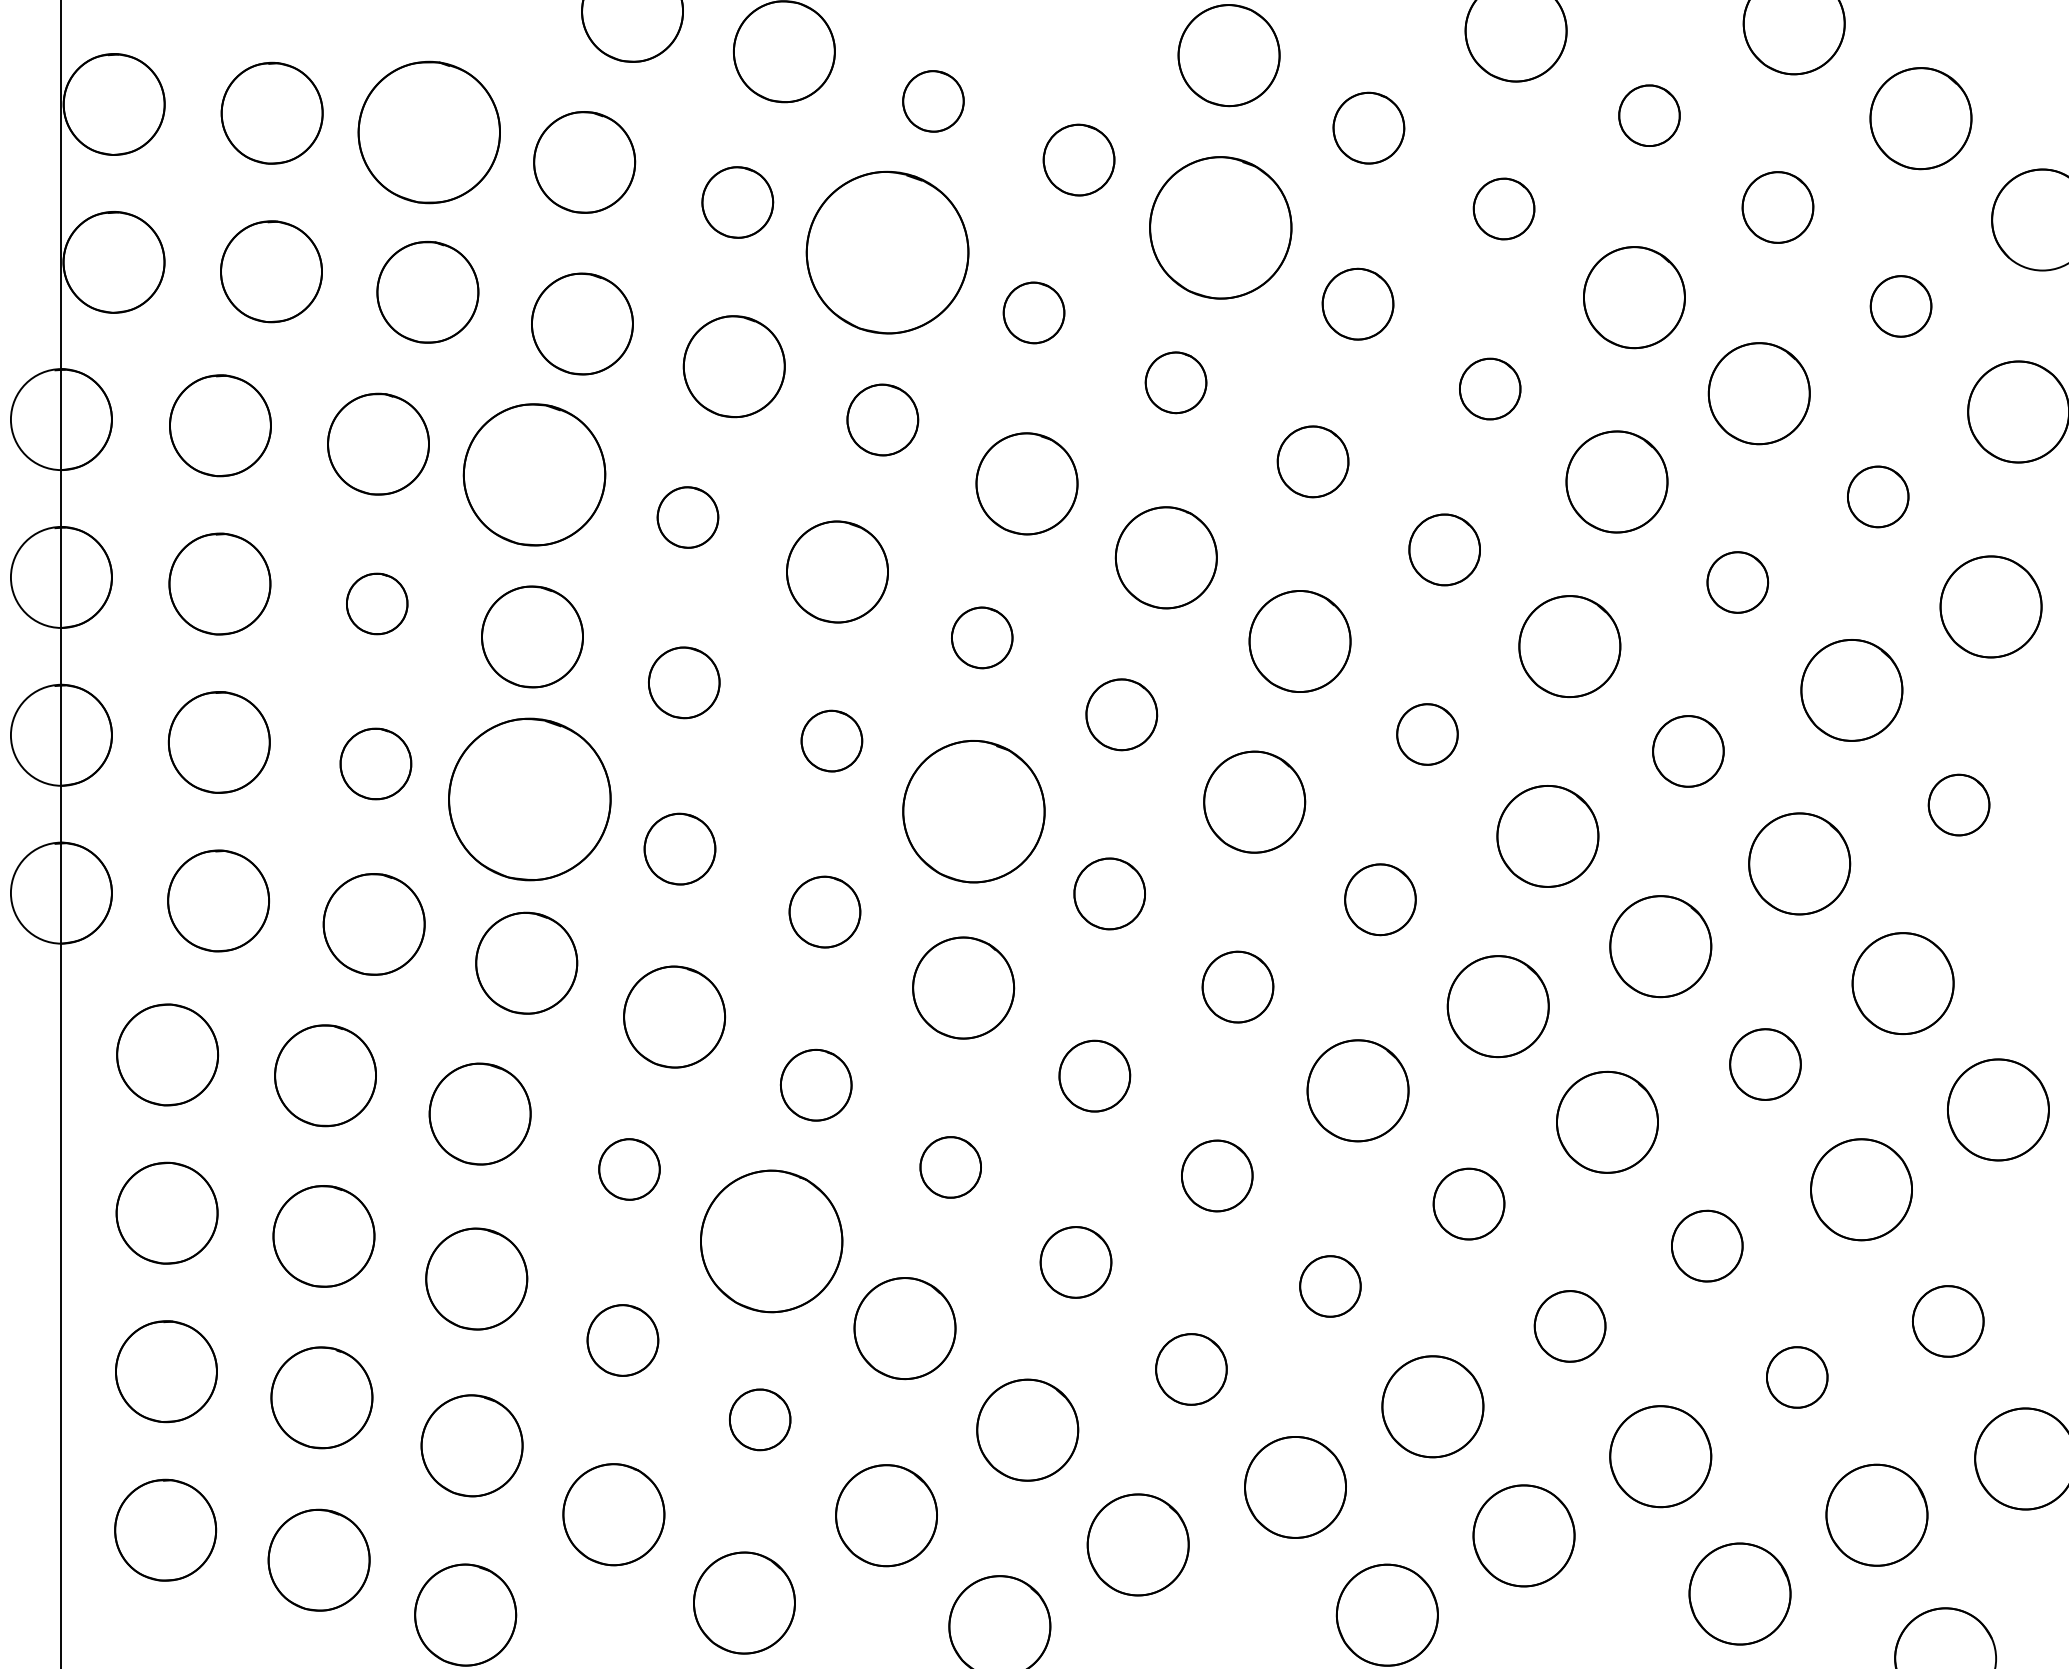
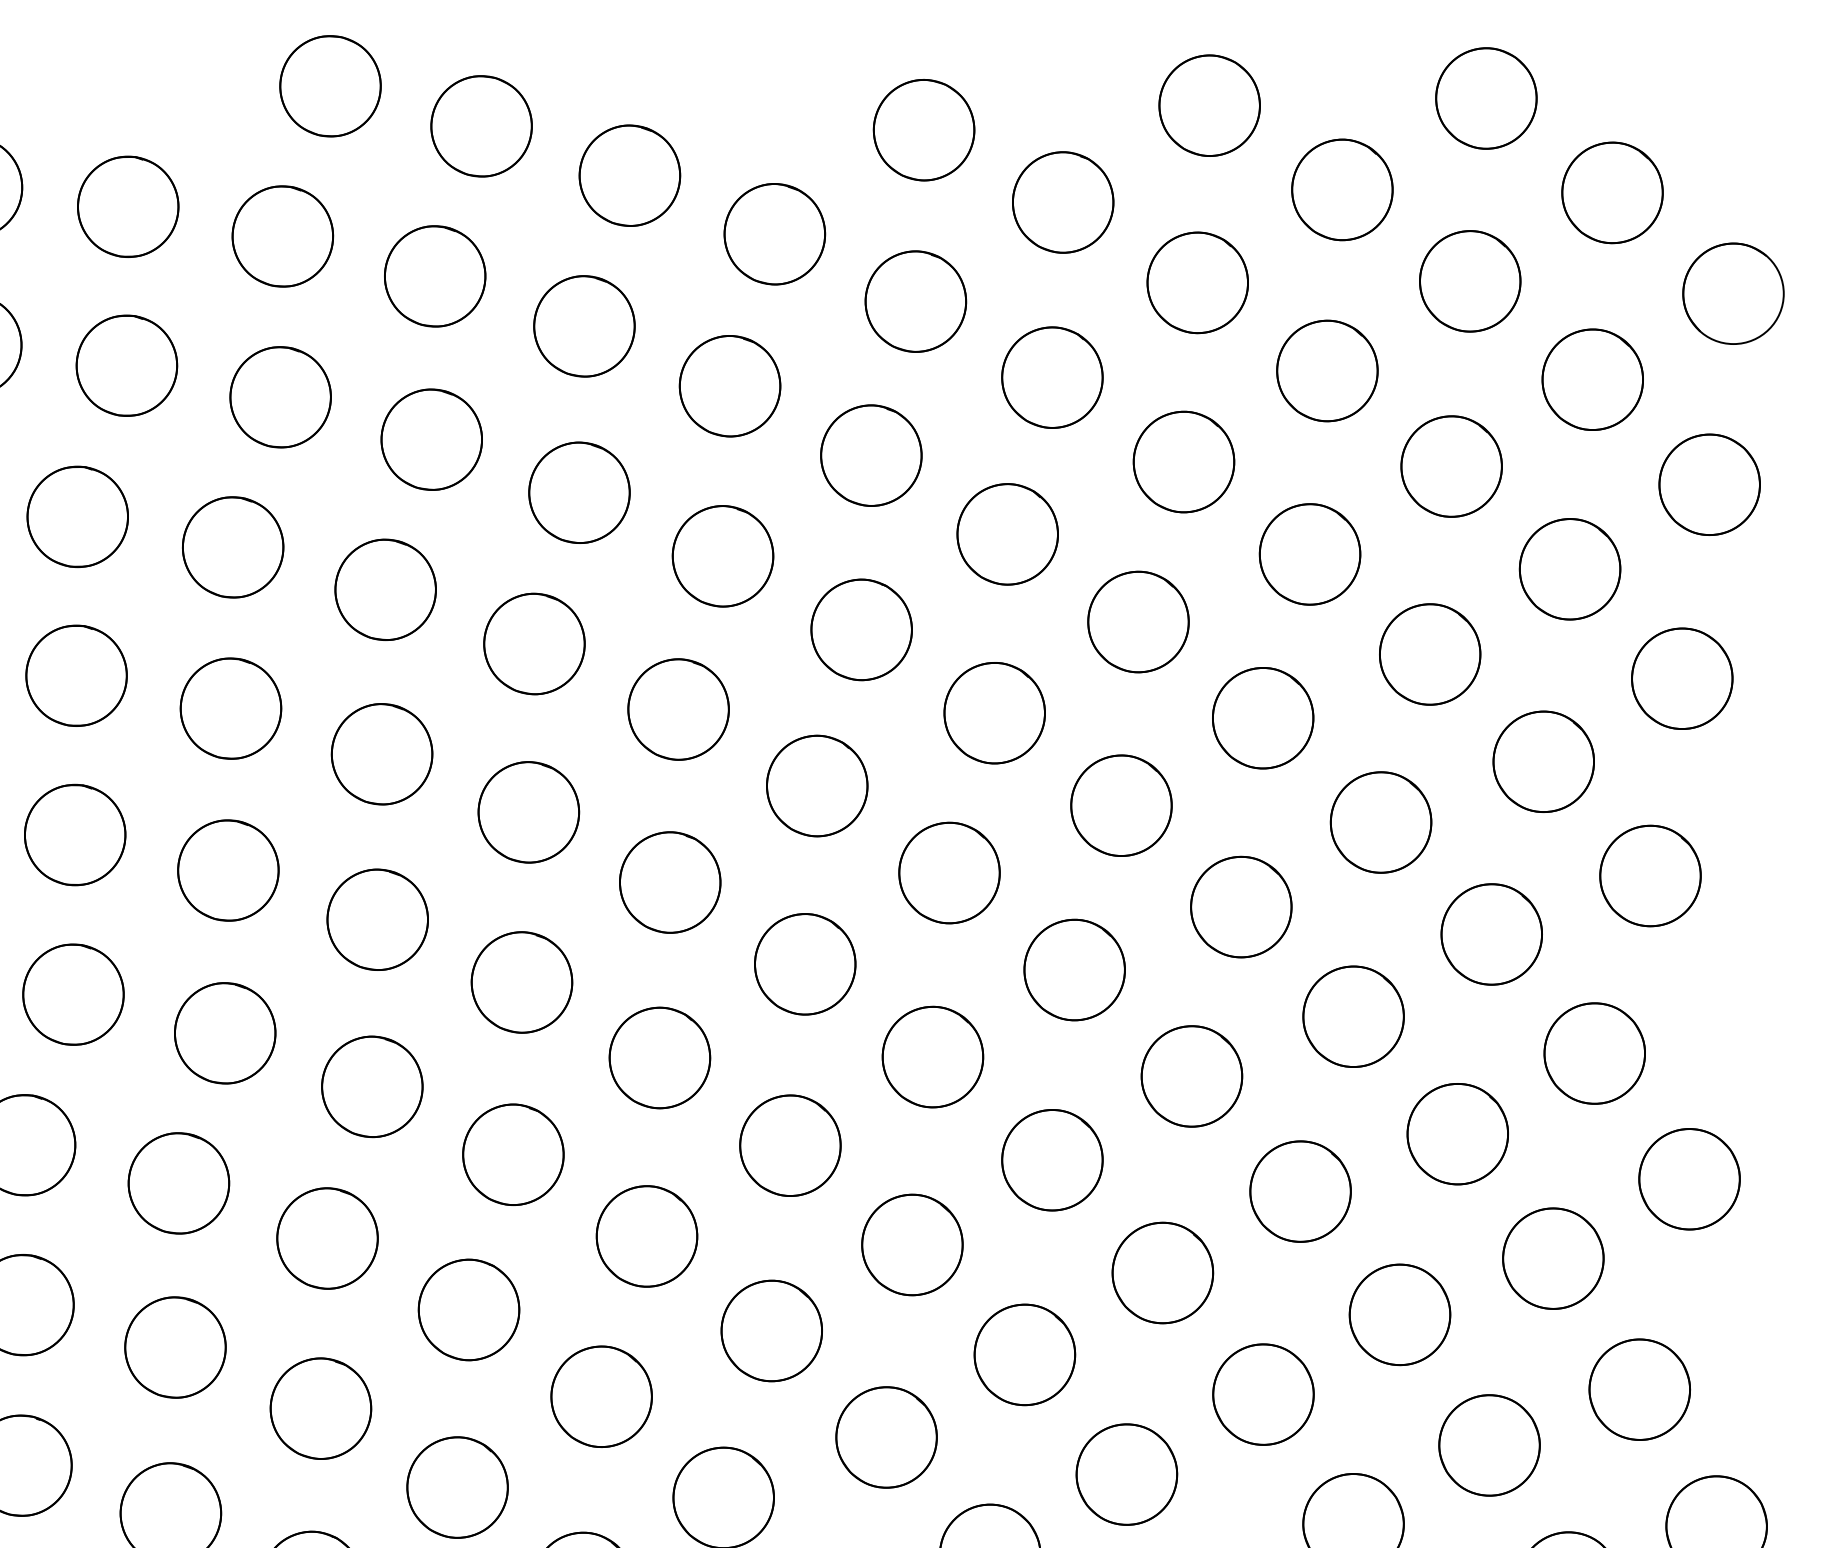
circle: (933, 101) -> (629, 175), size x1.67
circle: (1649, 115) -> (1342, 189), size x1.67
circle: (1368, 127) -> (1062, 201), size x1.43
circle: (428, 132) -> (127, 206), size x0.71
circle: (1078, 159) -> (774, 233), size x1.43
circle: (737, 202) -> (434, 276), size x1.43
circle: (1777, 207) -> (1469, 281), size x1.43
circle: (1503, 208) -> (1197, 282), size x1.67
circle: (1220, 227) -> (915, 301), size x0.71
circle: (887, 252) -> (584, 326), size x0.62
circle: (1357, 303) -> (1051, 376), size x1.43
circle: (1900, 306) -> (1592, 379), size x1.67
circle: (1033, 312) -> (729, 385), size x1.67
circle: (1175, 382) -> (870, 455), size x1.67
circle: (1489, 388) -> (1183, 461), size x1.67
circle: (882, 419) -> (579, 492), size x1.43
circle: (1312, 461) -> (1007, 534), size x1.43
circle: (534, 474) -> (232, 547), size x0.71
circle: (1877, 496) -> (1569, 568), size x1.67
circle: (687, 517) -> (385, 589), size x1.67
circle: (1444, 549) -> (1138, 621), size x1.43
circle: (1737, 582) -> (1429, 654), size x1.67
circle: (376, 603) -> (75, 675), size x1.67
circle: (981, 637) -> (677, 709), size x1.67
circle: (683, 682) -> (381, 753), size x1.43
circle: (1121, 714) -> (817, 785), size x1.43
circle: (1427, 734) -> (1121, 805), size x1.67
circle: (831, 740) -> (528, 811), size x1.67
circle: (1688, 751) -> (1381, 822), size x1.43
circle: (375, 763) -> (74, 834), size x1.43
circle: (529, 799) -> (227, 870), size x0.62
circle: (1958, 804) -> (1649, 875), size x1.67
circle: (973, 811) -> (669, 882), size x0.71
circle: (679, 848) -> (377, 919), size x1.43
circle: (1109, 893) -> (805, 963), size x1.43
circle: (1380, 899) -> (1074, 969), size x1.43
circle: (824, 911) -> (521, 981), size x1.43
circle: (1237, 986) -> (932, 1056), size x1.43
circle: (1765, 1064) -> (1457, 1134), size x1.43
circle: (1094, 1075) -> (790, 1144), size x1.43
circle: (815, 1084) -> (512, 1153), size x1.43
circle: (950, 1167) -> (646, 1236), size x1.67
circle: (629, 1169) -> (327, 1238), size x1.67
circle: (1216, 1175) -> (911, 1244), size x1.43
circle: (1468, 1203) -> (1162, 1272), size x1.43
circle: (771, 1240) -> (468, 1309), size x0.71
circle: (1706, 1245) -> (1399, 1314), size x1.43
circle: (1075, 1262) -> (771, 1331), size x1.43
circle: (1330, 1286) -> (1024, 1354), size x1.67
circle: (1947, 1321) -> (1638, 1389), size x1.43
circle: (1569, 1326) -> (1262, 1394), size x1.43
circle: (622, 1340) -> (320, 1408), size x1.43
circle: (1191, 1369) -> (886, 1437), size x1.43
circle: (1796, 1377) -> (1488, 1445), size x1.67
circle: (759, 1419) -> (456, 1487), size x1.67

